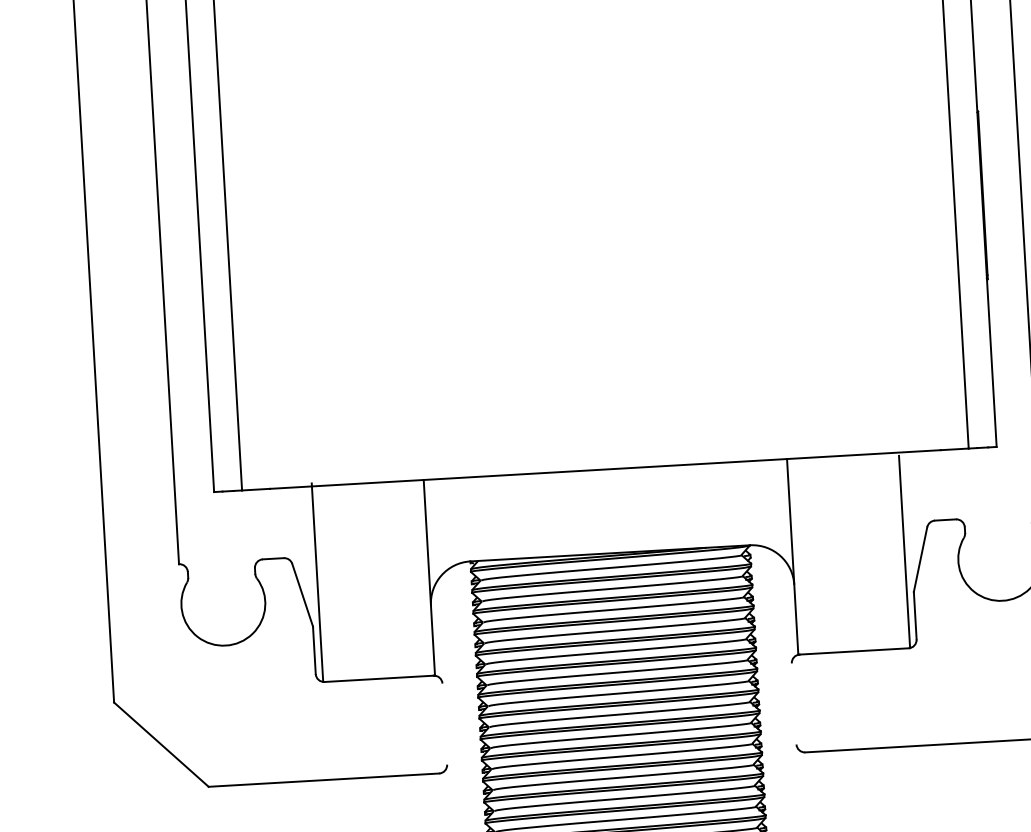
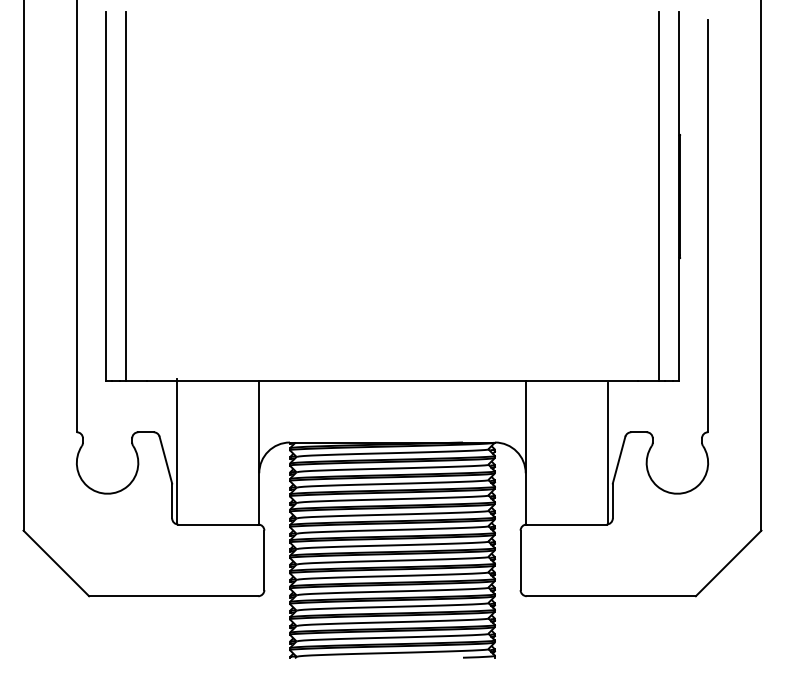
line: (794, 704) -> (520, 560), added
line: (444, 724) -> (264, 560), added

